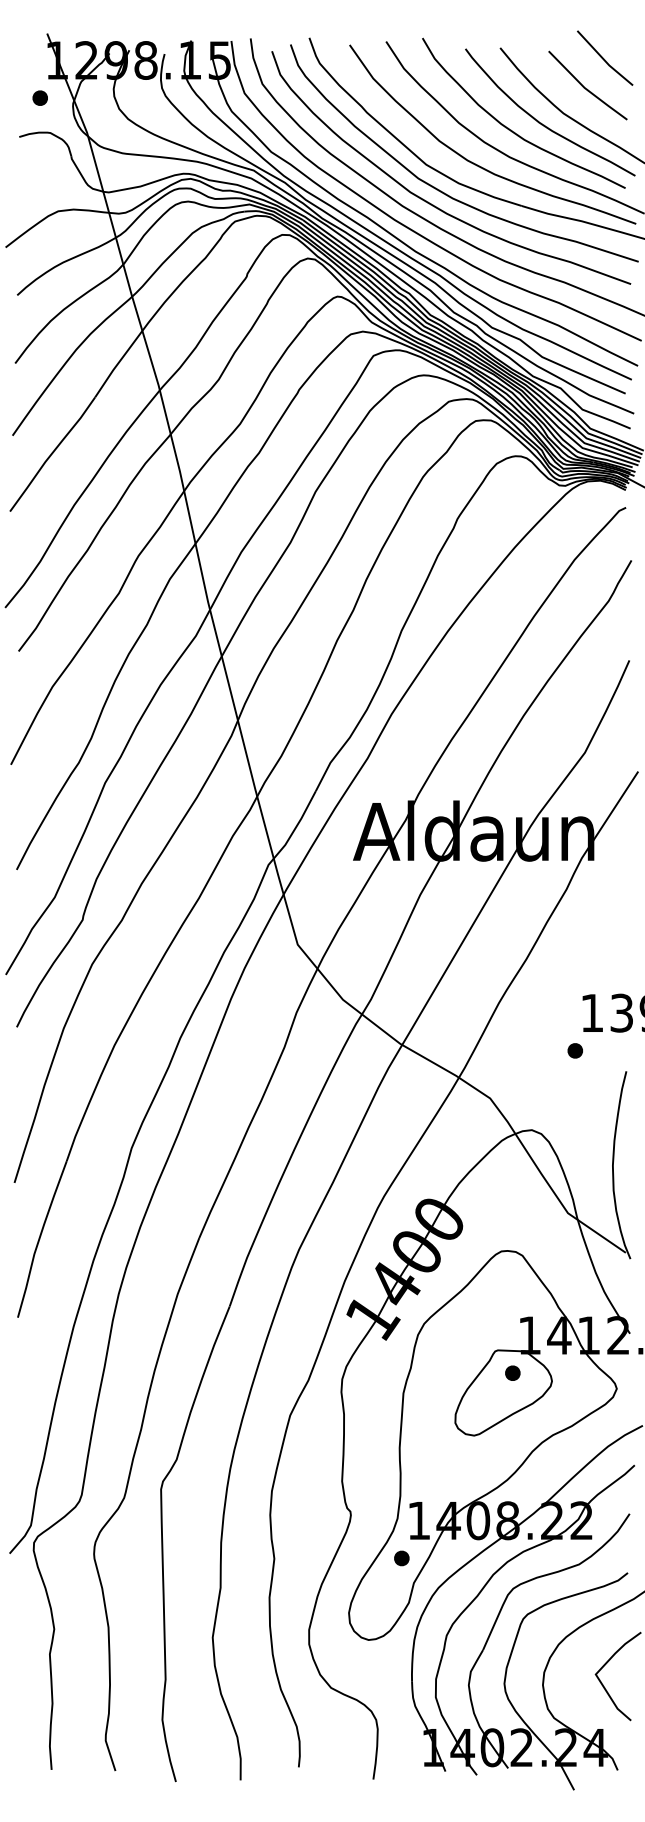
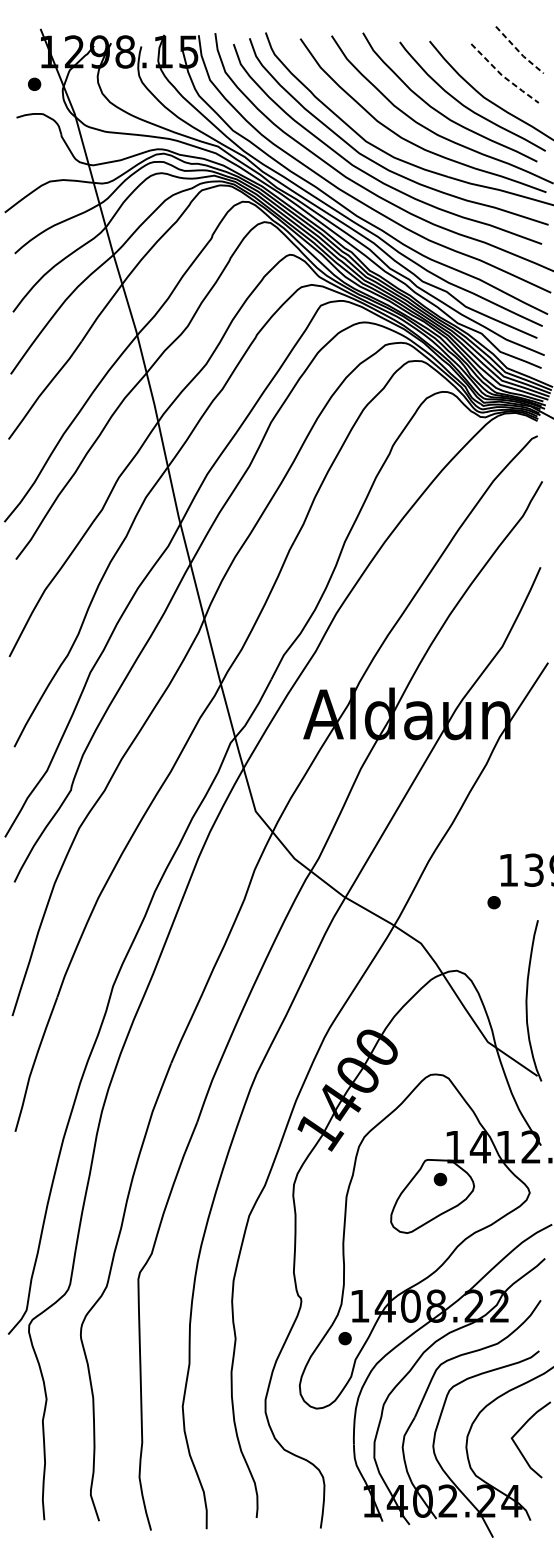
line: (604, 59) -> (519, 51), solid -> dashed
line: (585, 88) -> (502, 76), solid -> dashed

